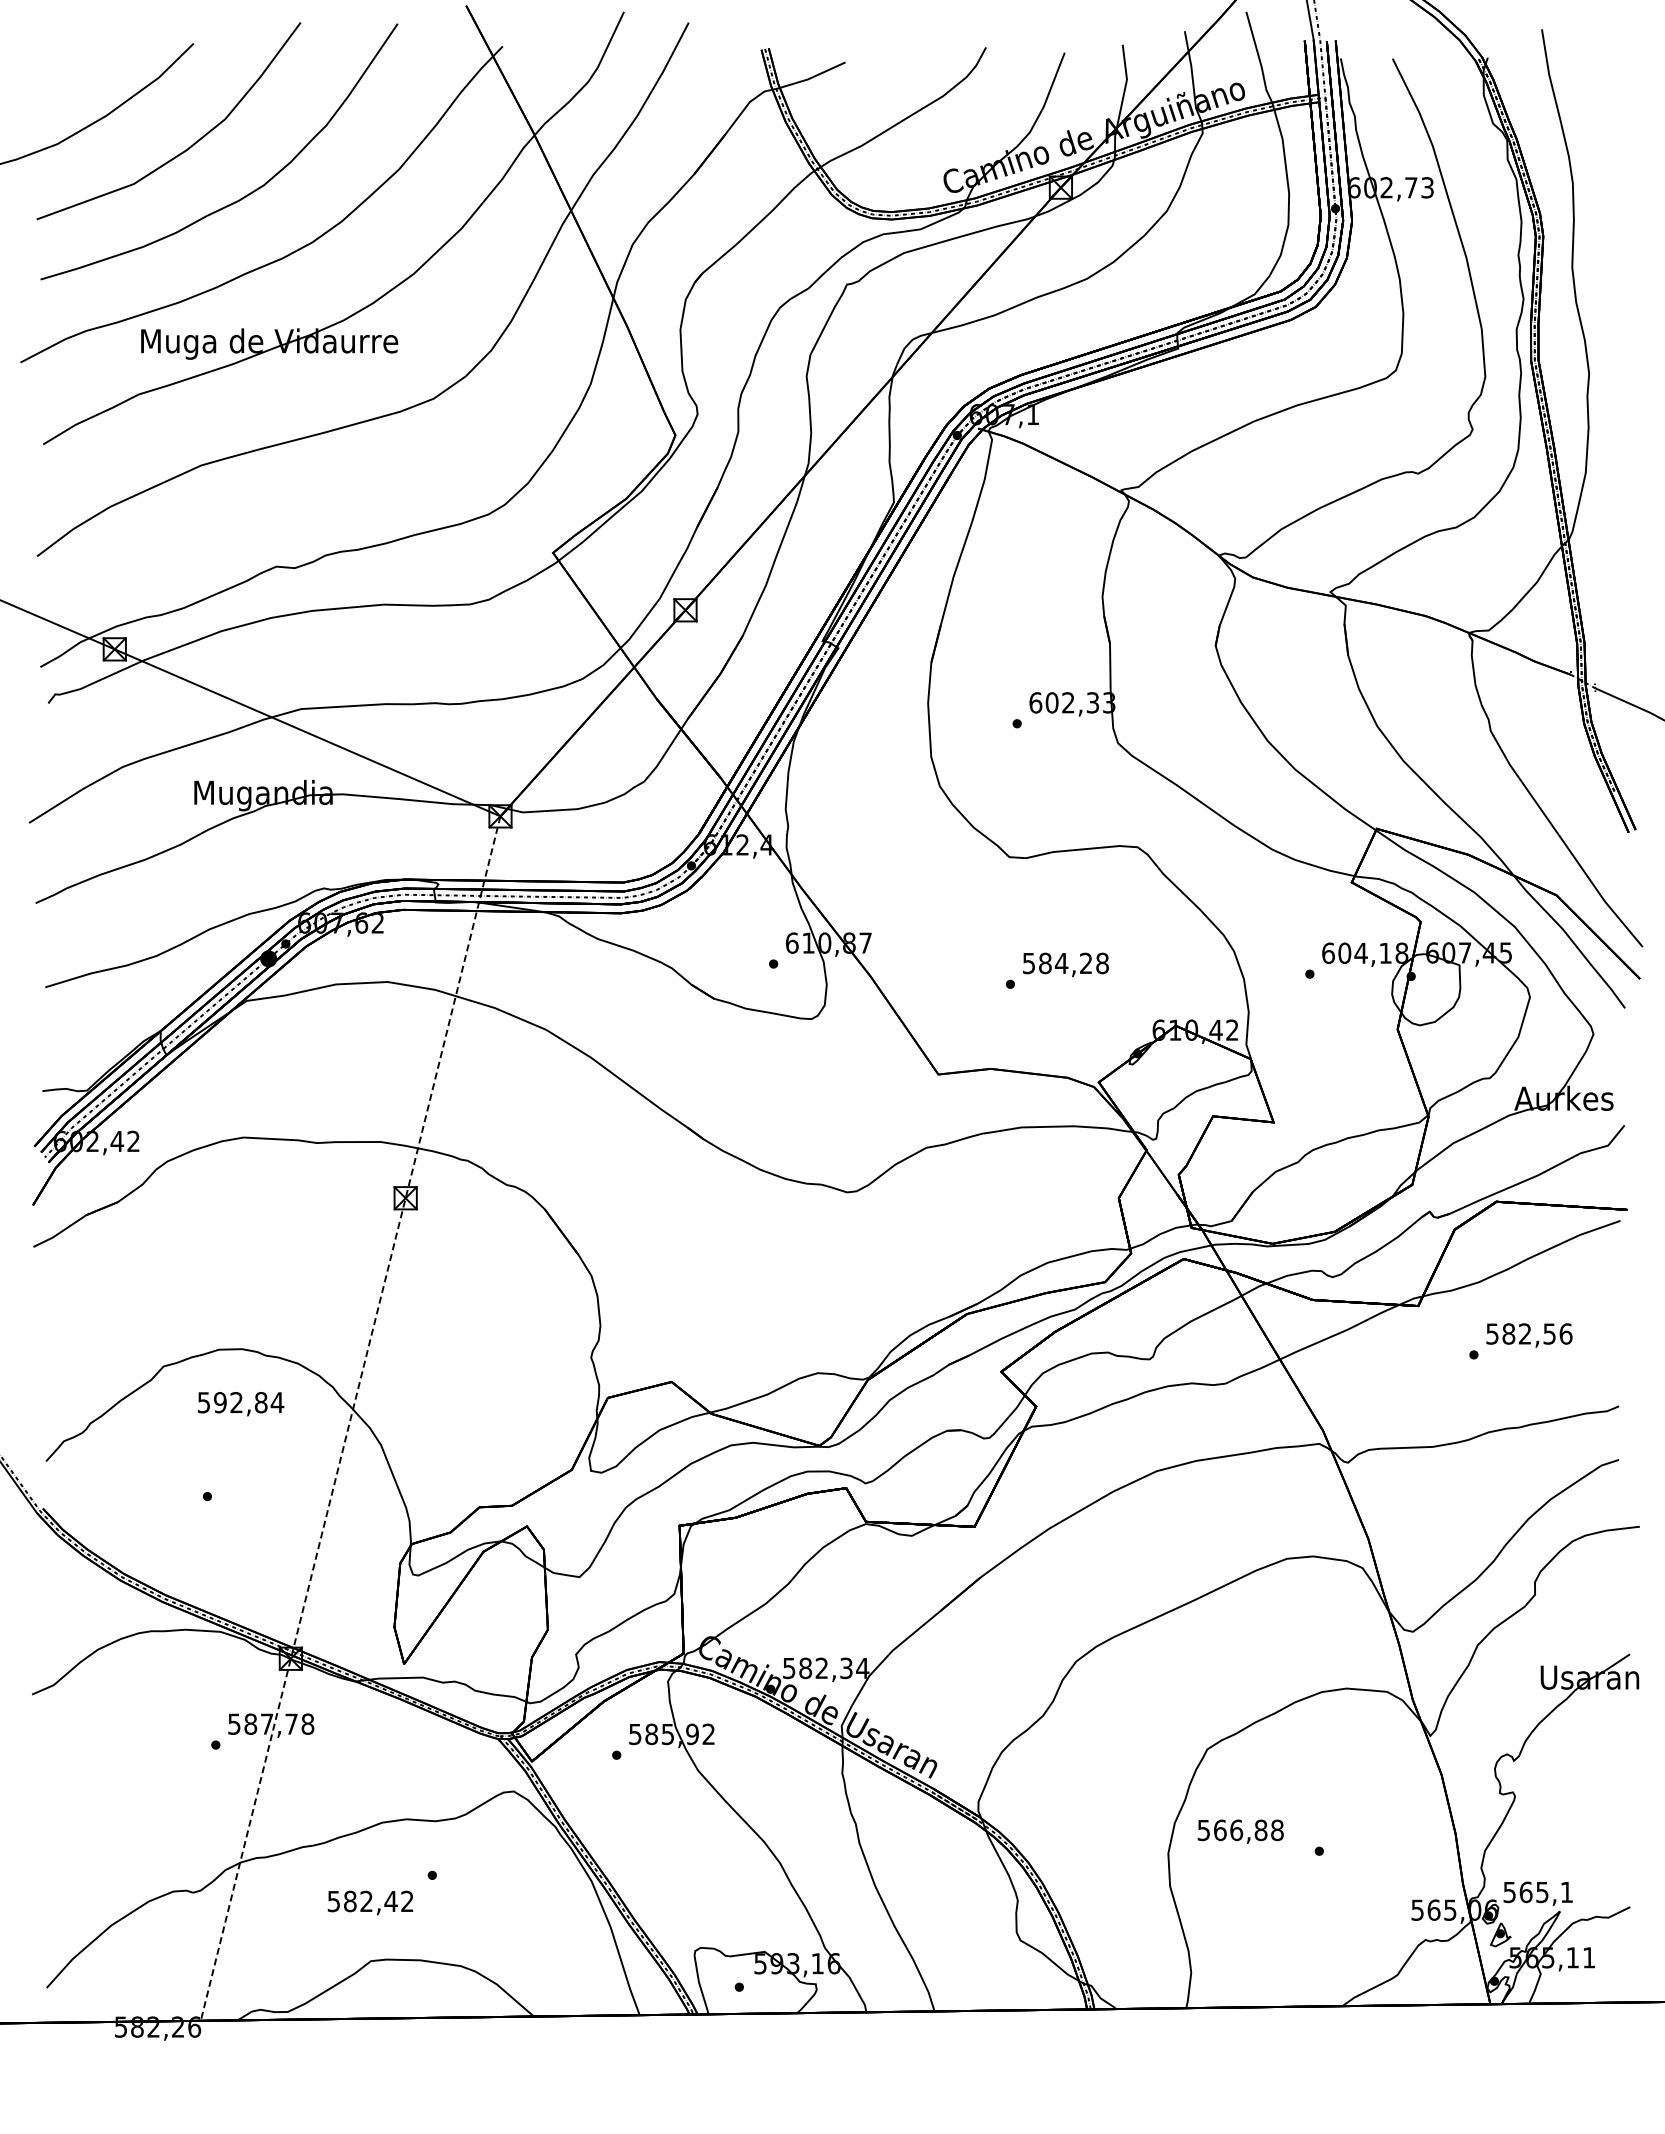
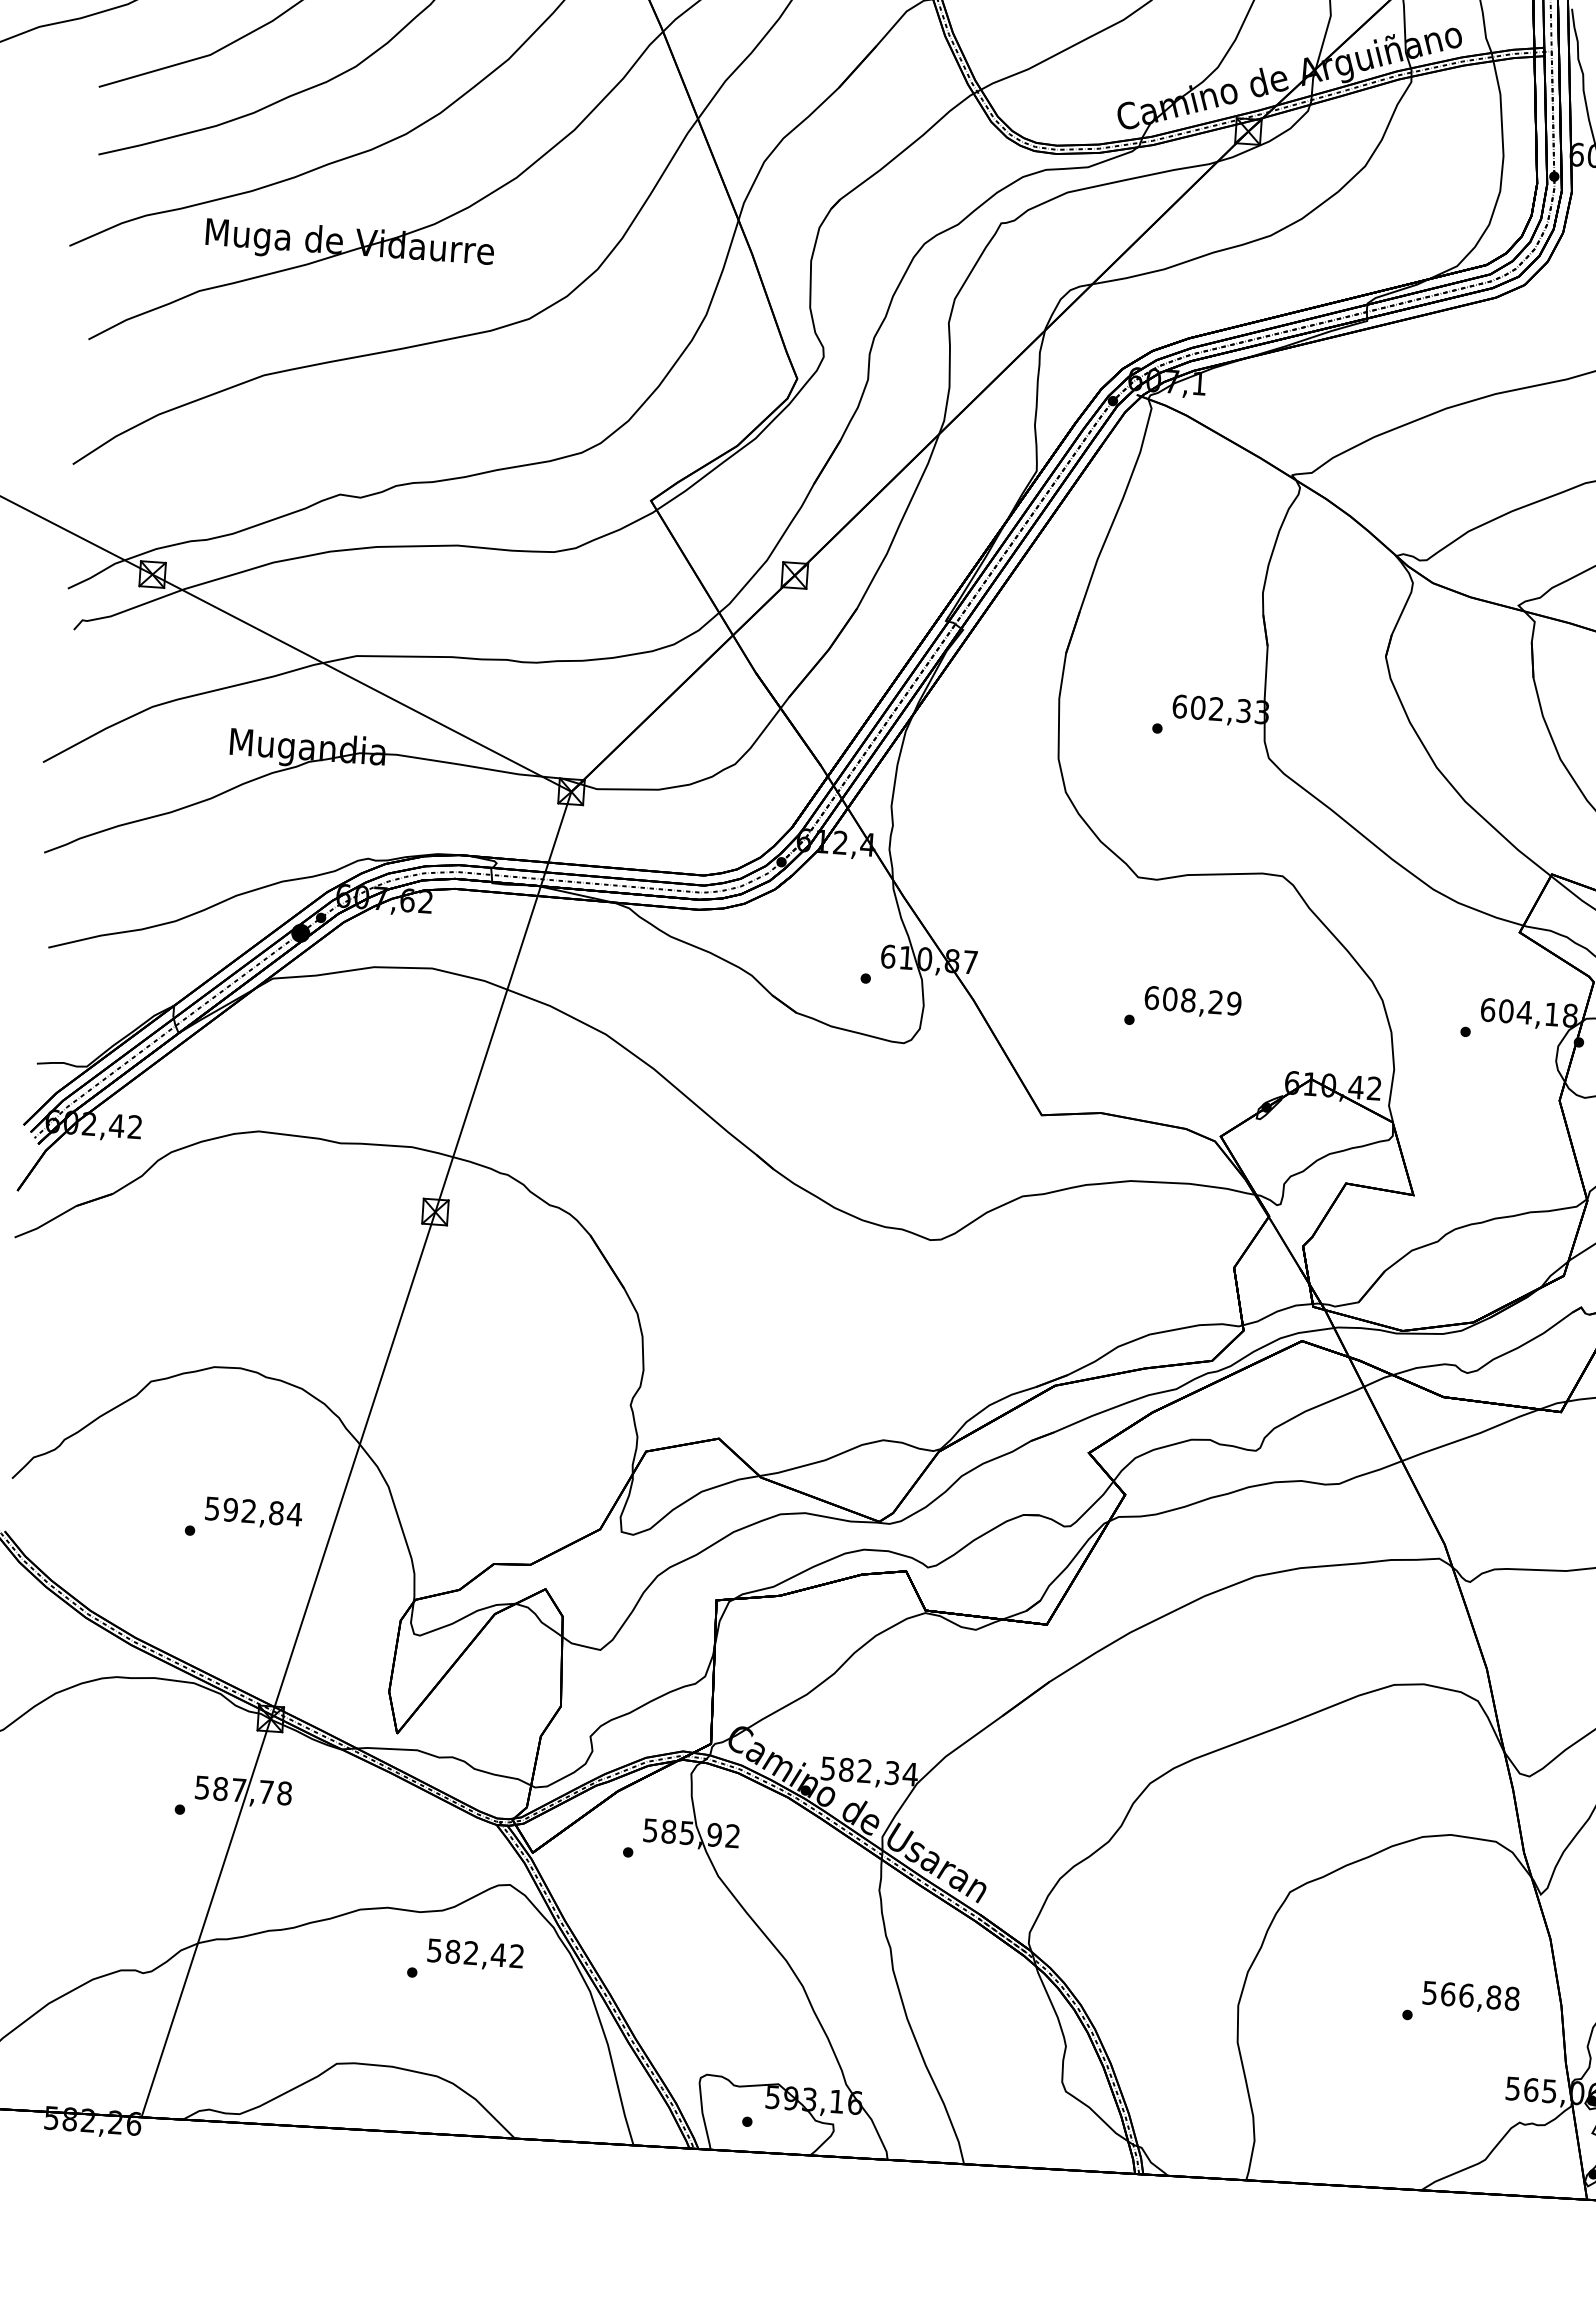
text: (1065, 963) -> (1192, 1000), 584,28 -> 608,29
text: (241, 1404) -> (254, 1513), moved
line: (350, 1419) -> (356, 1455), dashed -> solid
text: (1240, 1831) -> (1470, 1997), moved
text: (370, 1902) -> (475, 1954), moved

